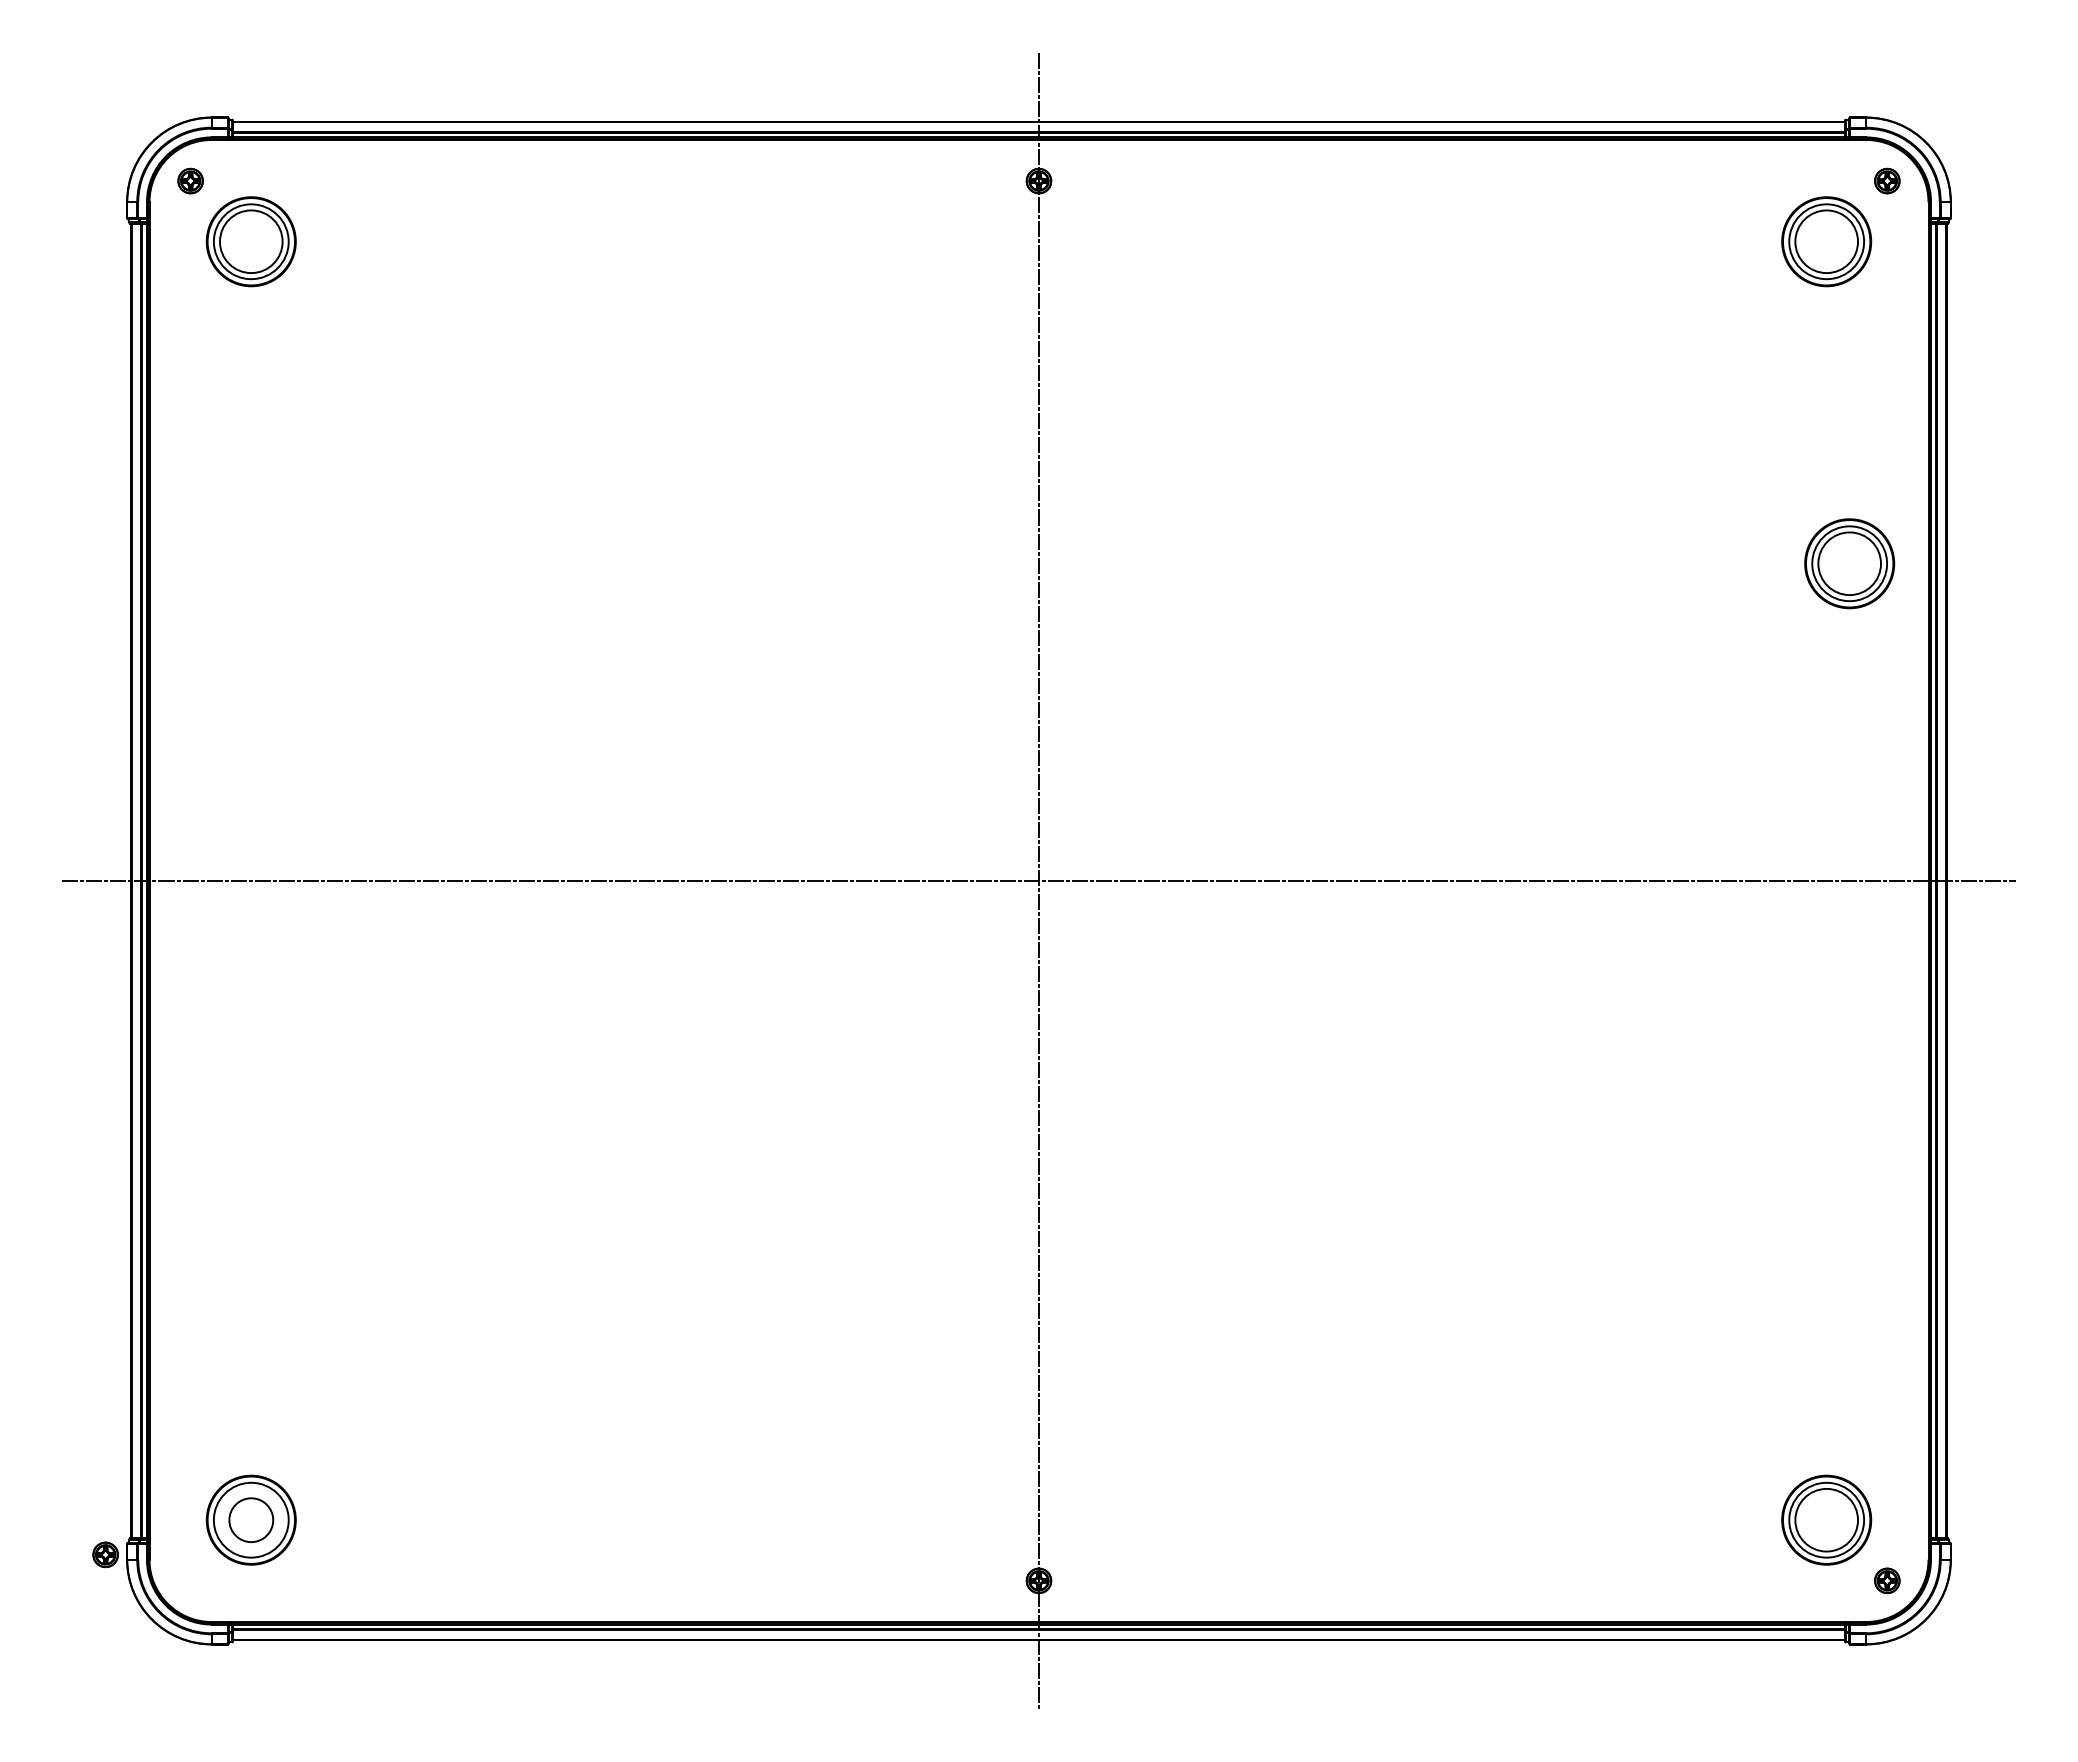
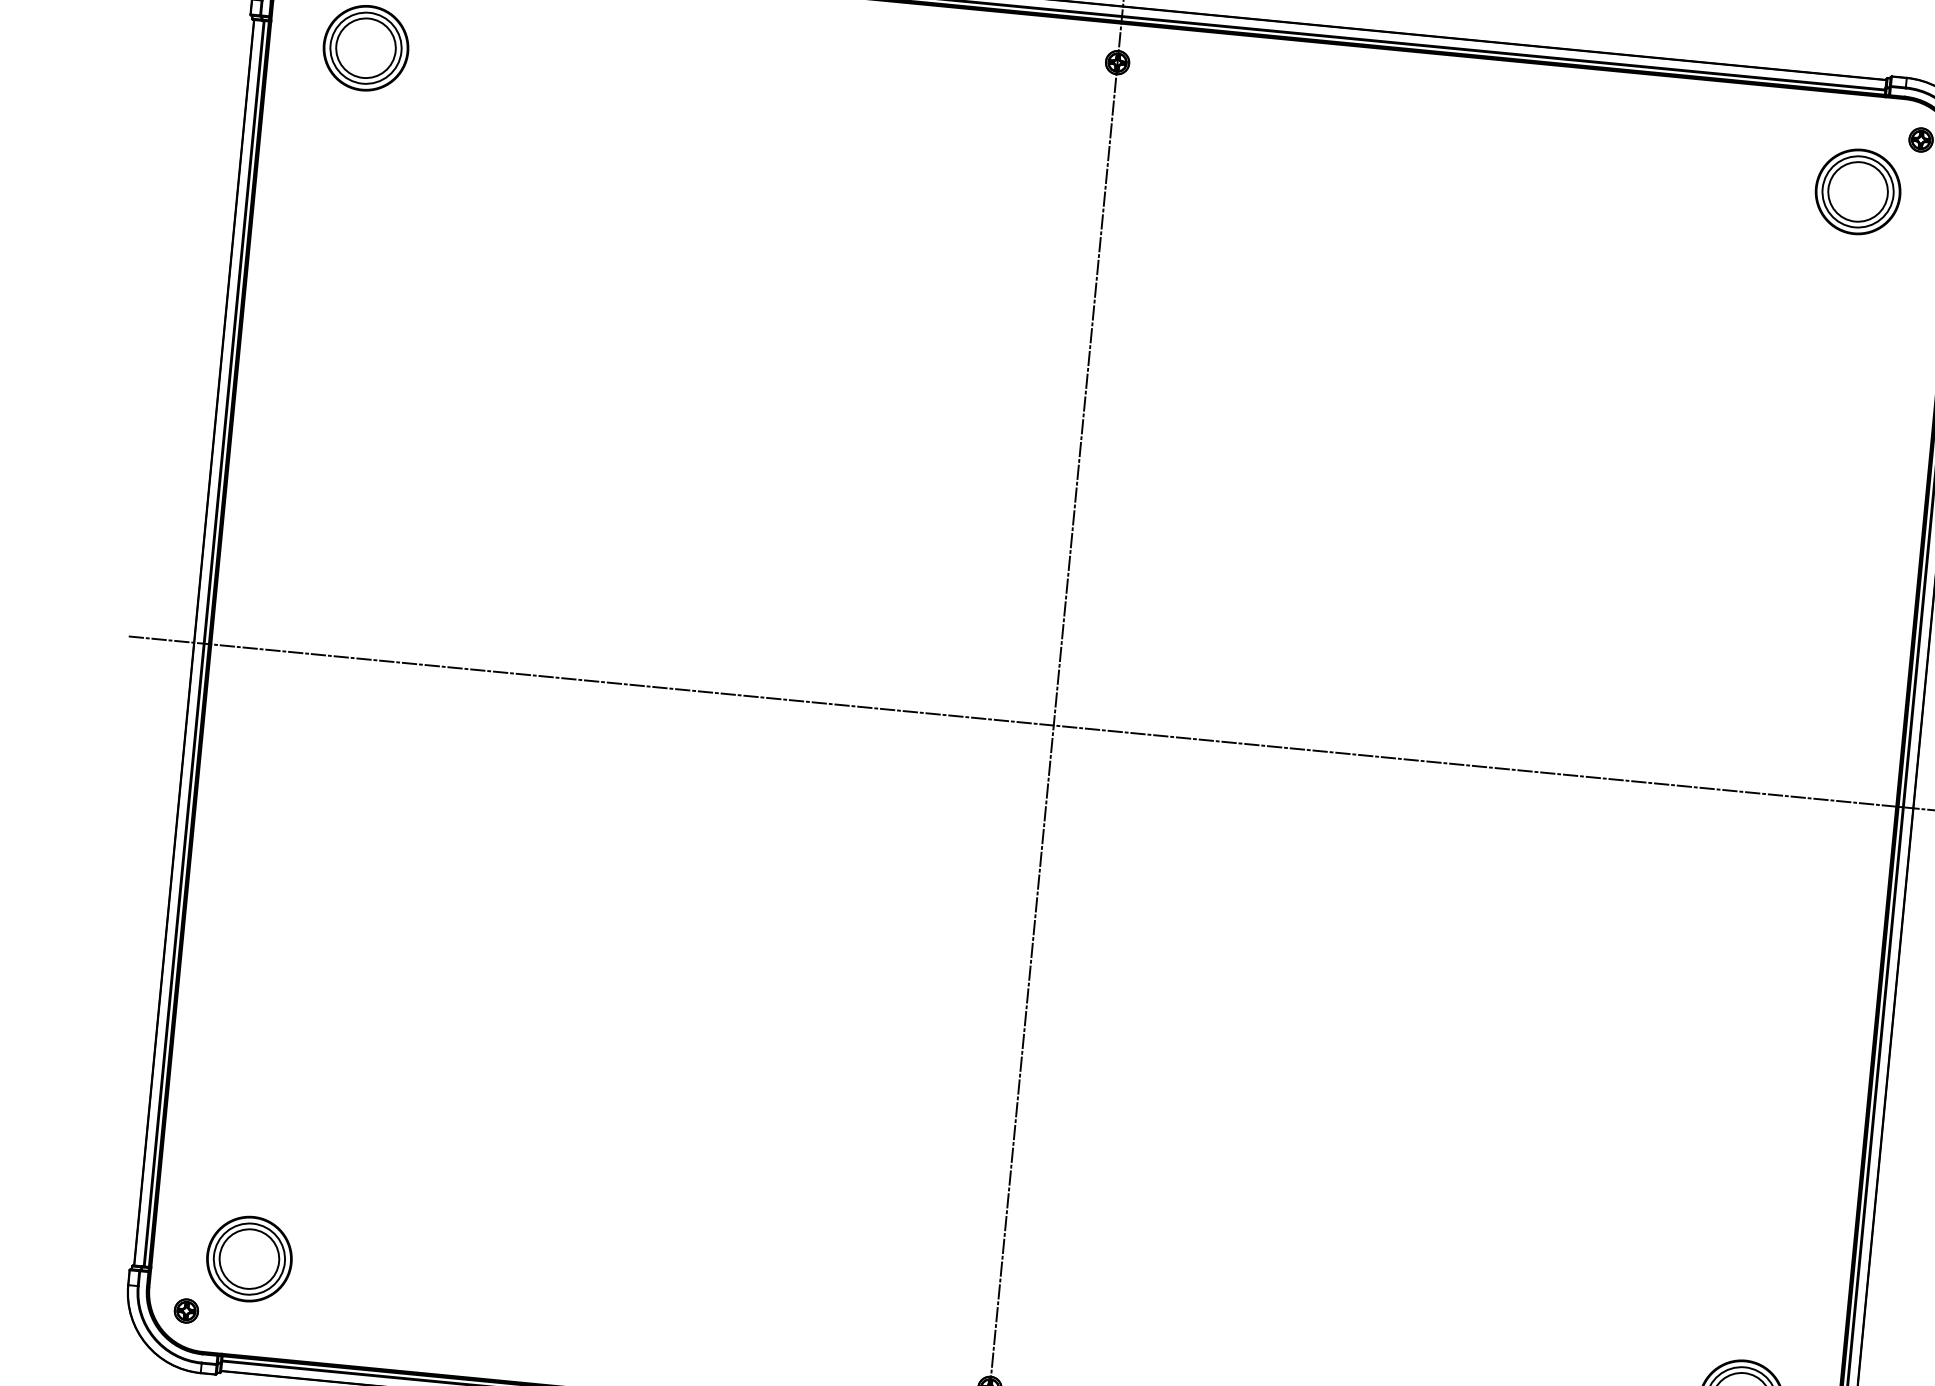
part: (1849, 563) -> (1850, 498), removed
circle: (250, 1519) -> (248, 1258), size x1.43
part: (105, 1554) -> (186, 1310), moved

